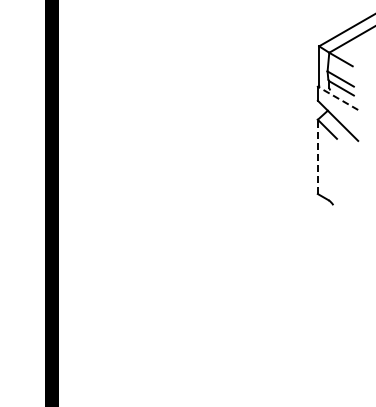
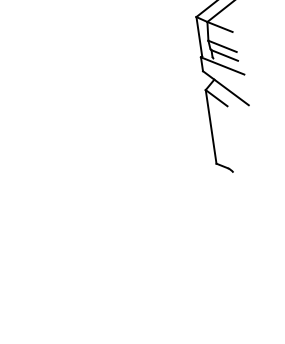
line: (337, 98) -> (222, 66), dashed -> solid
line: (317, 156) -> (210, 126), dashed -> solid

